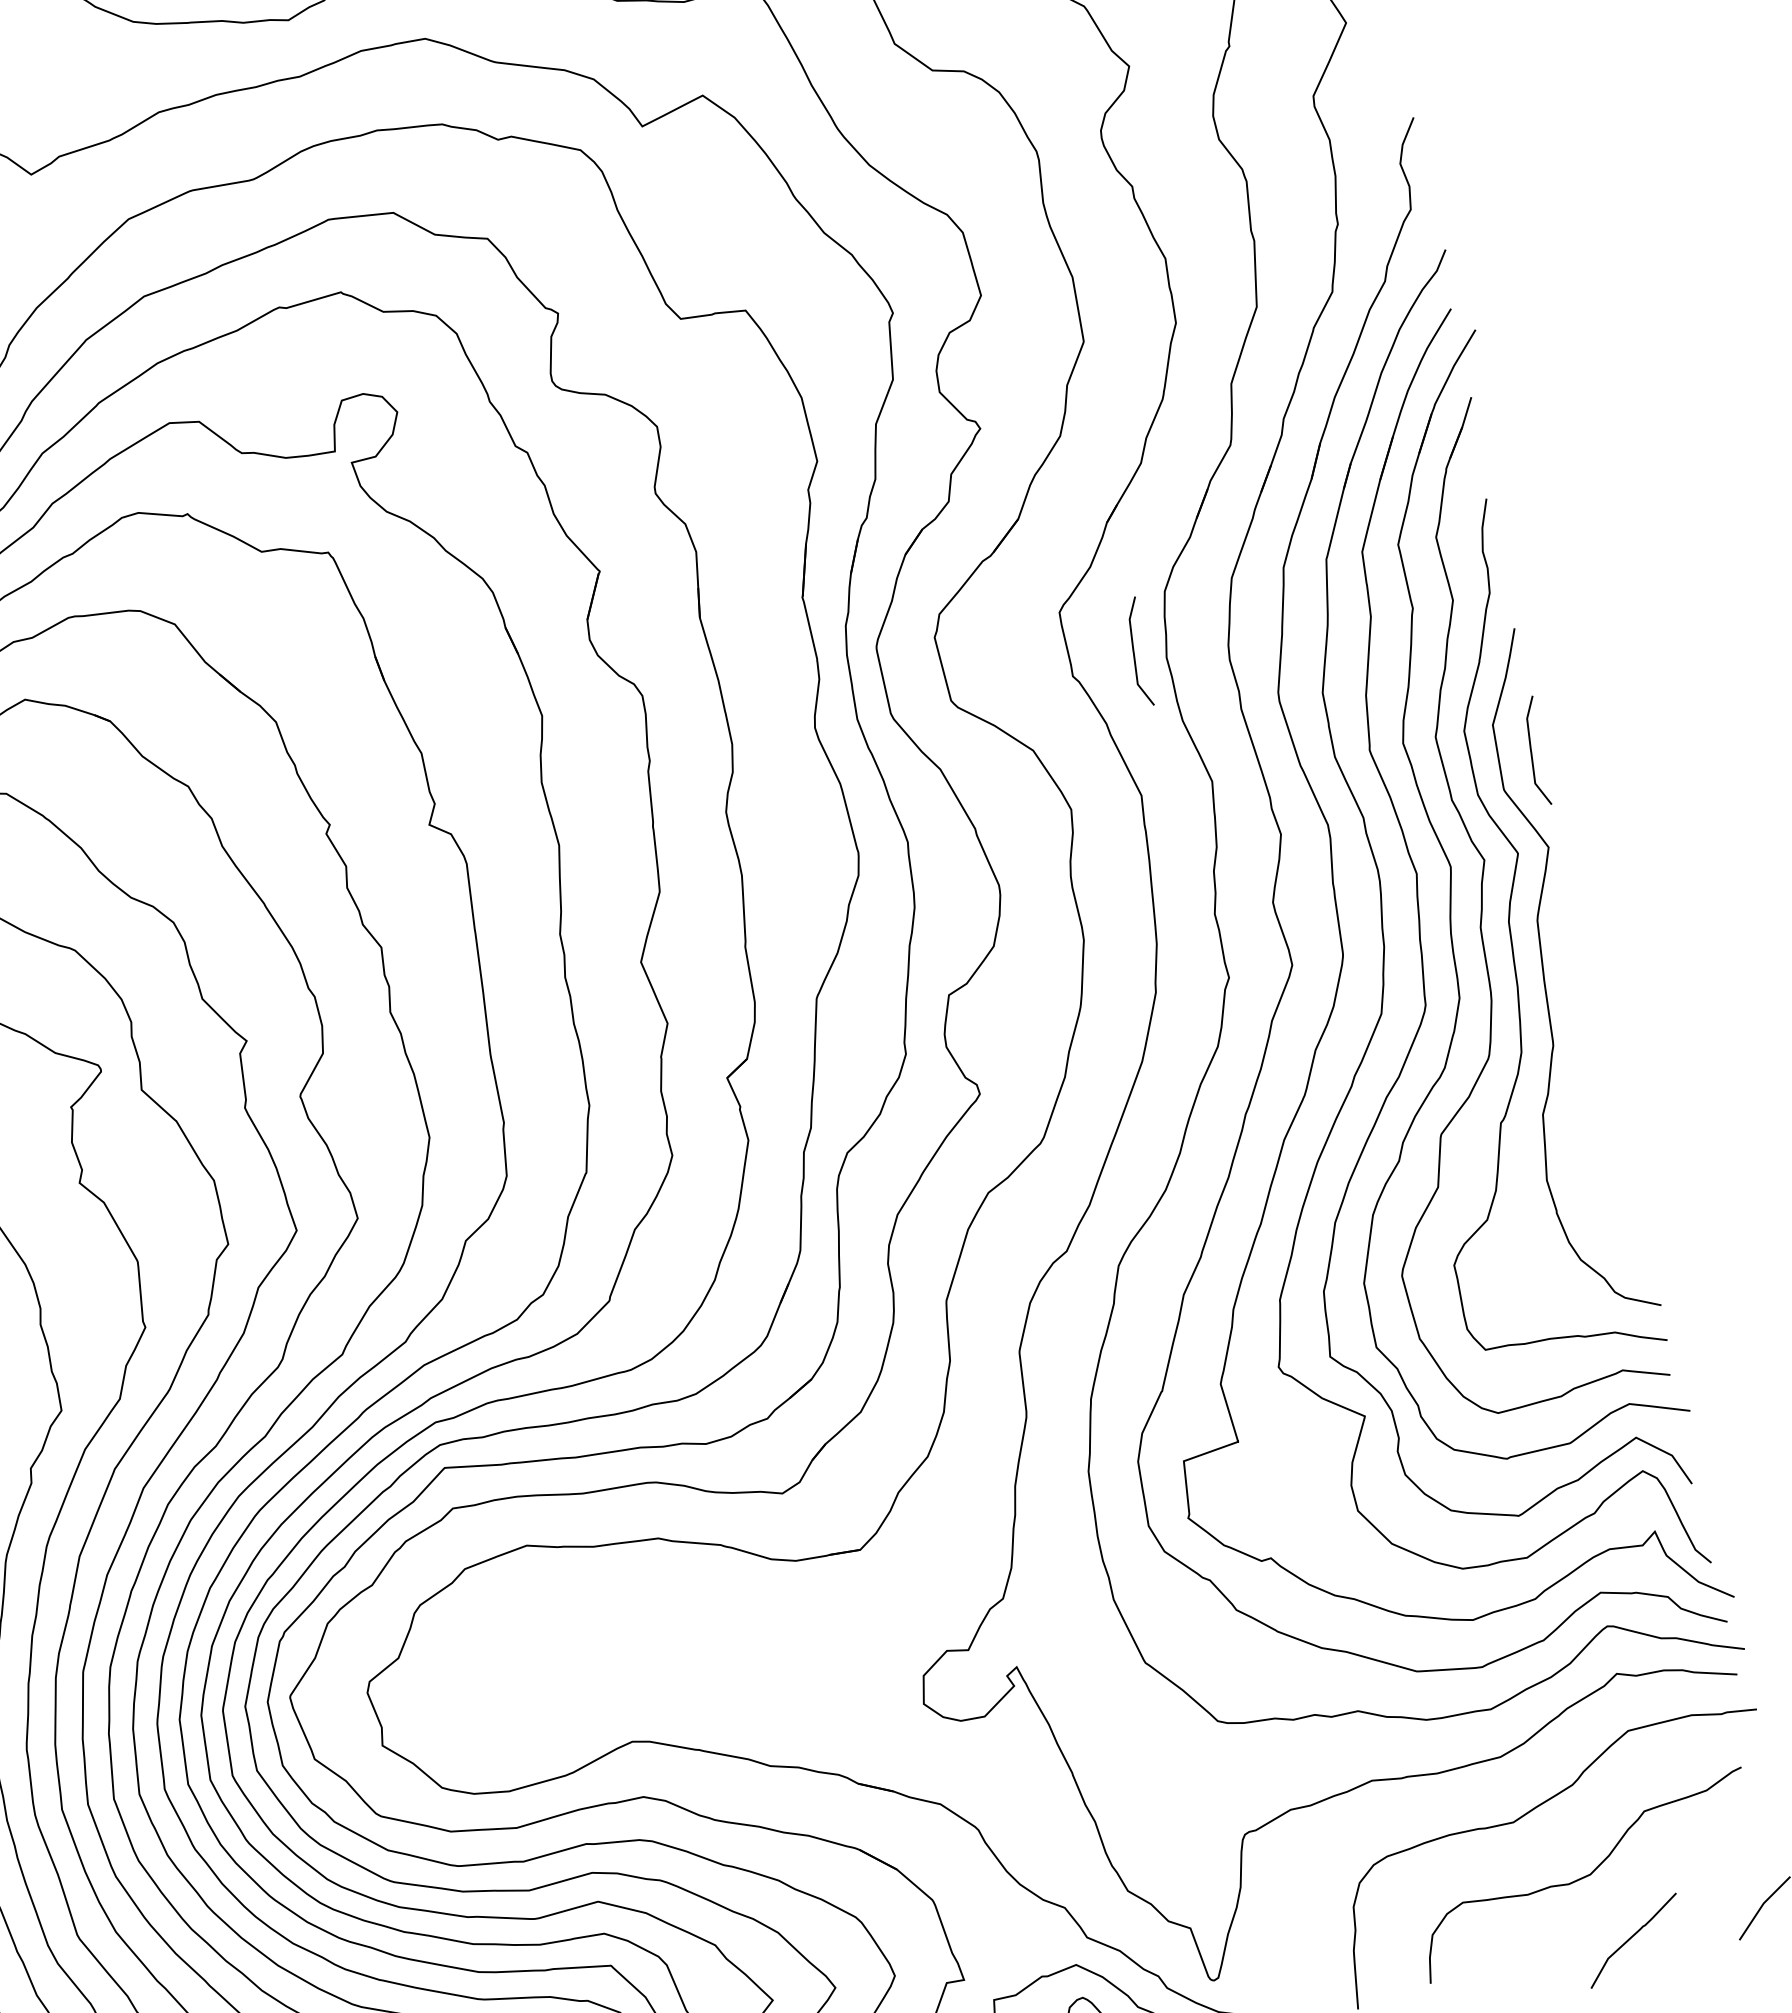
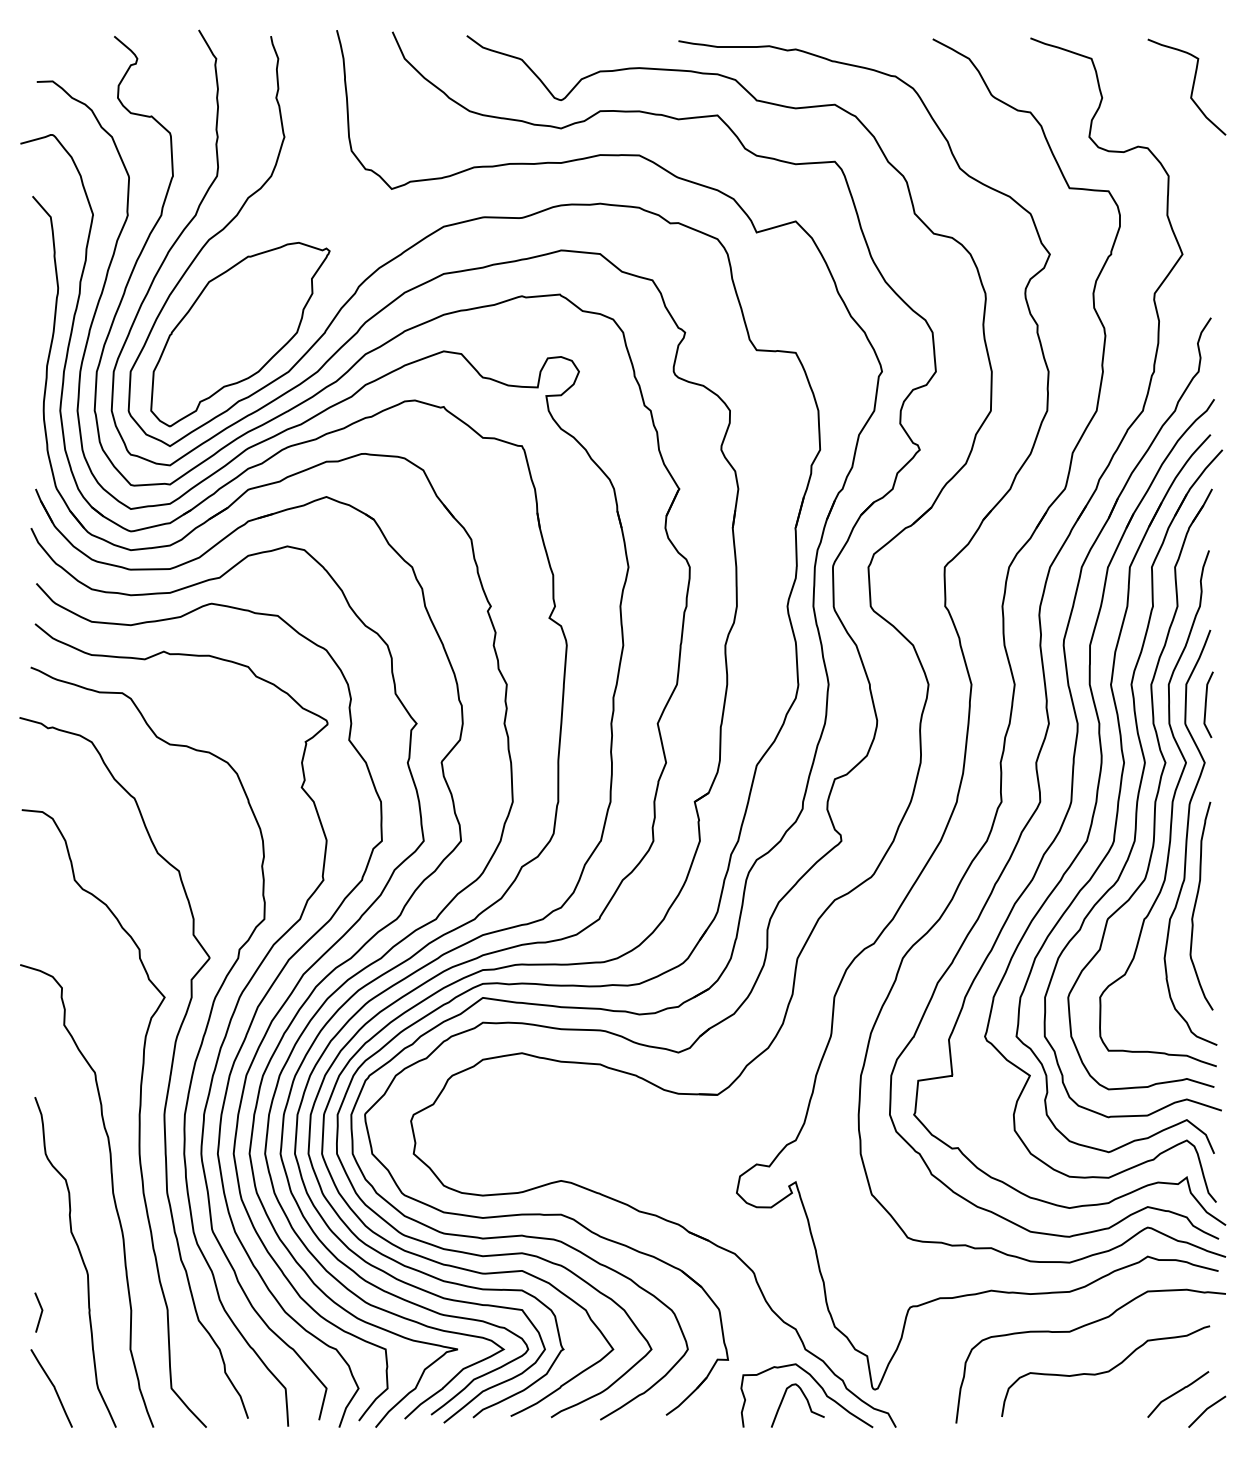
curve: (1134, 652) -> (984, 599), removed
curve: (1581, 1081) -> (1196, 904), added
curve: (1632, 1939) -> (1177, 1393), moved

